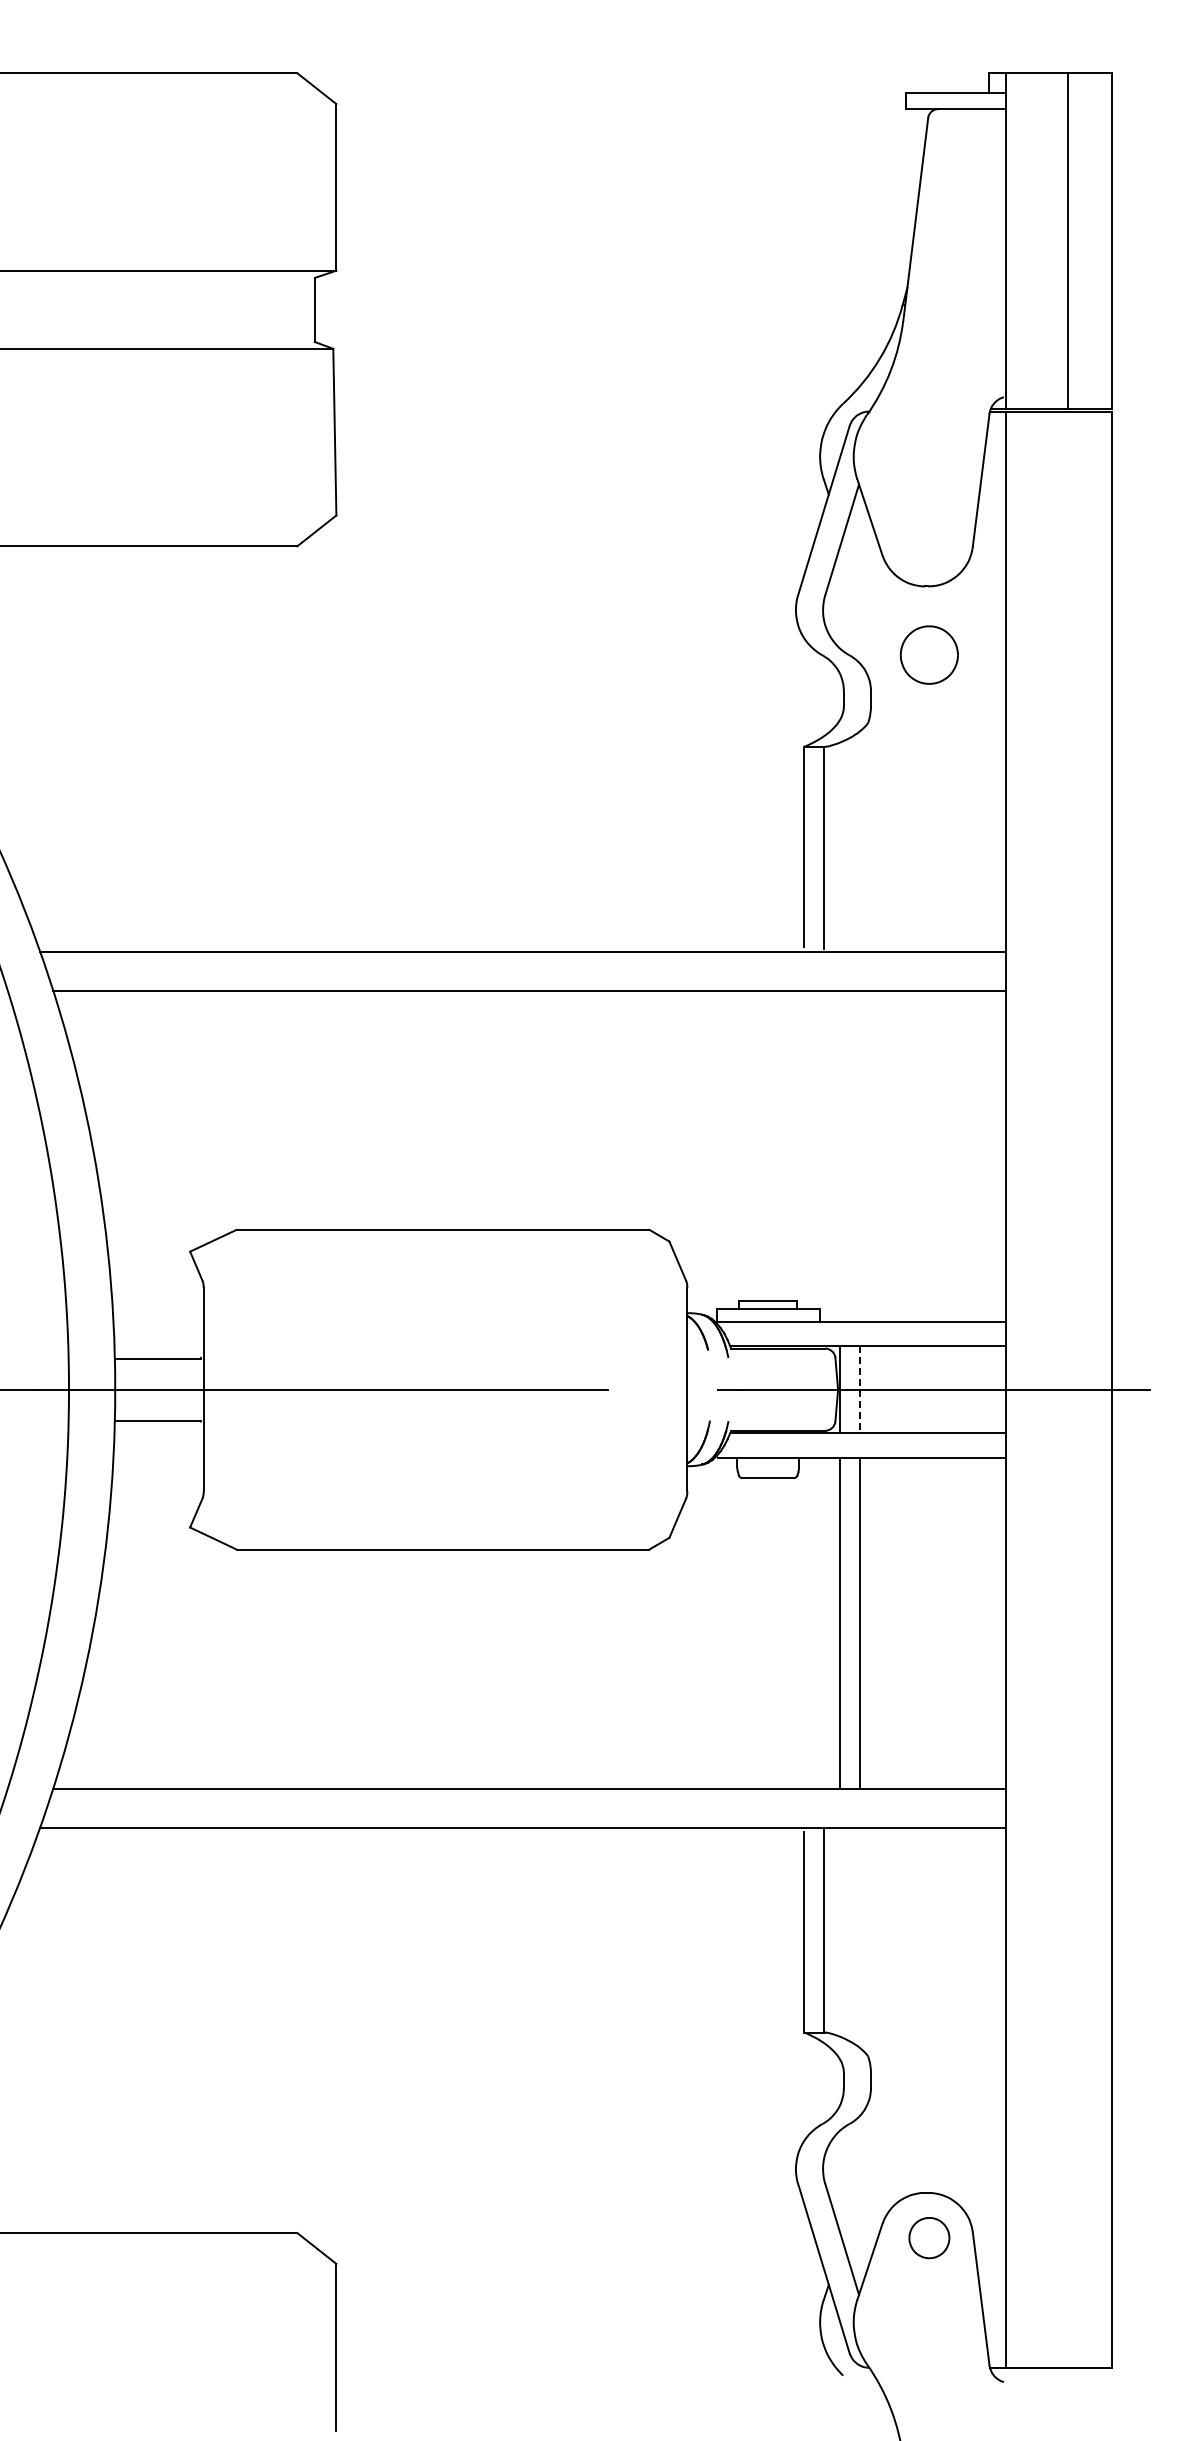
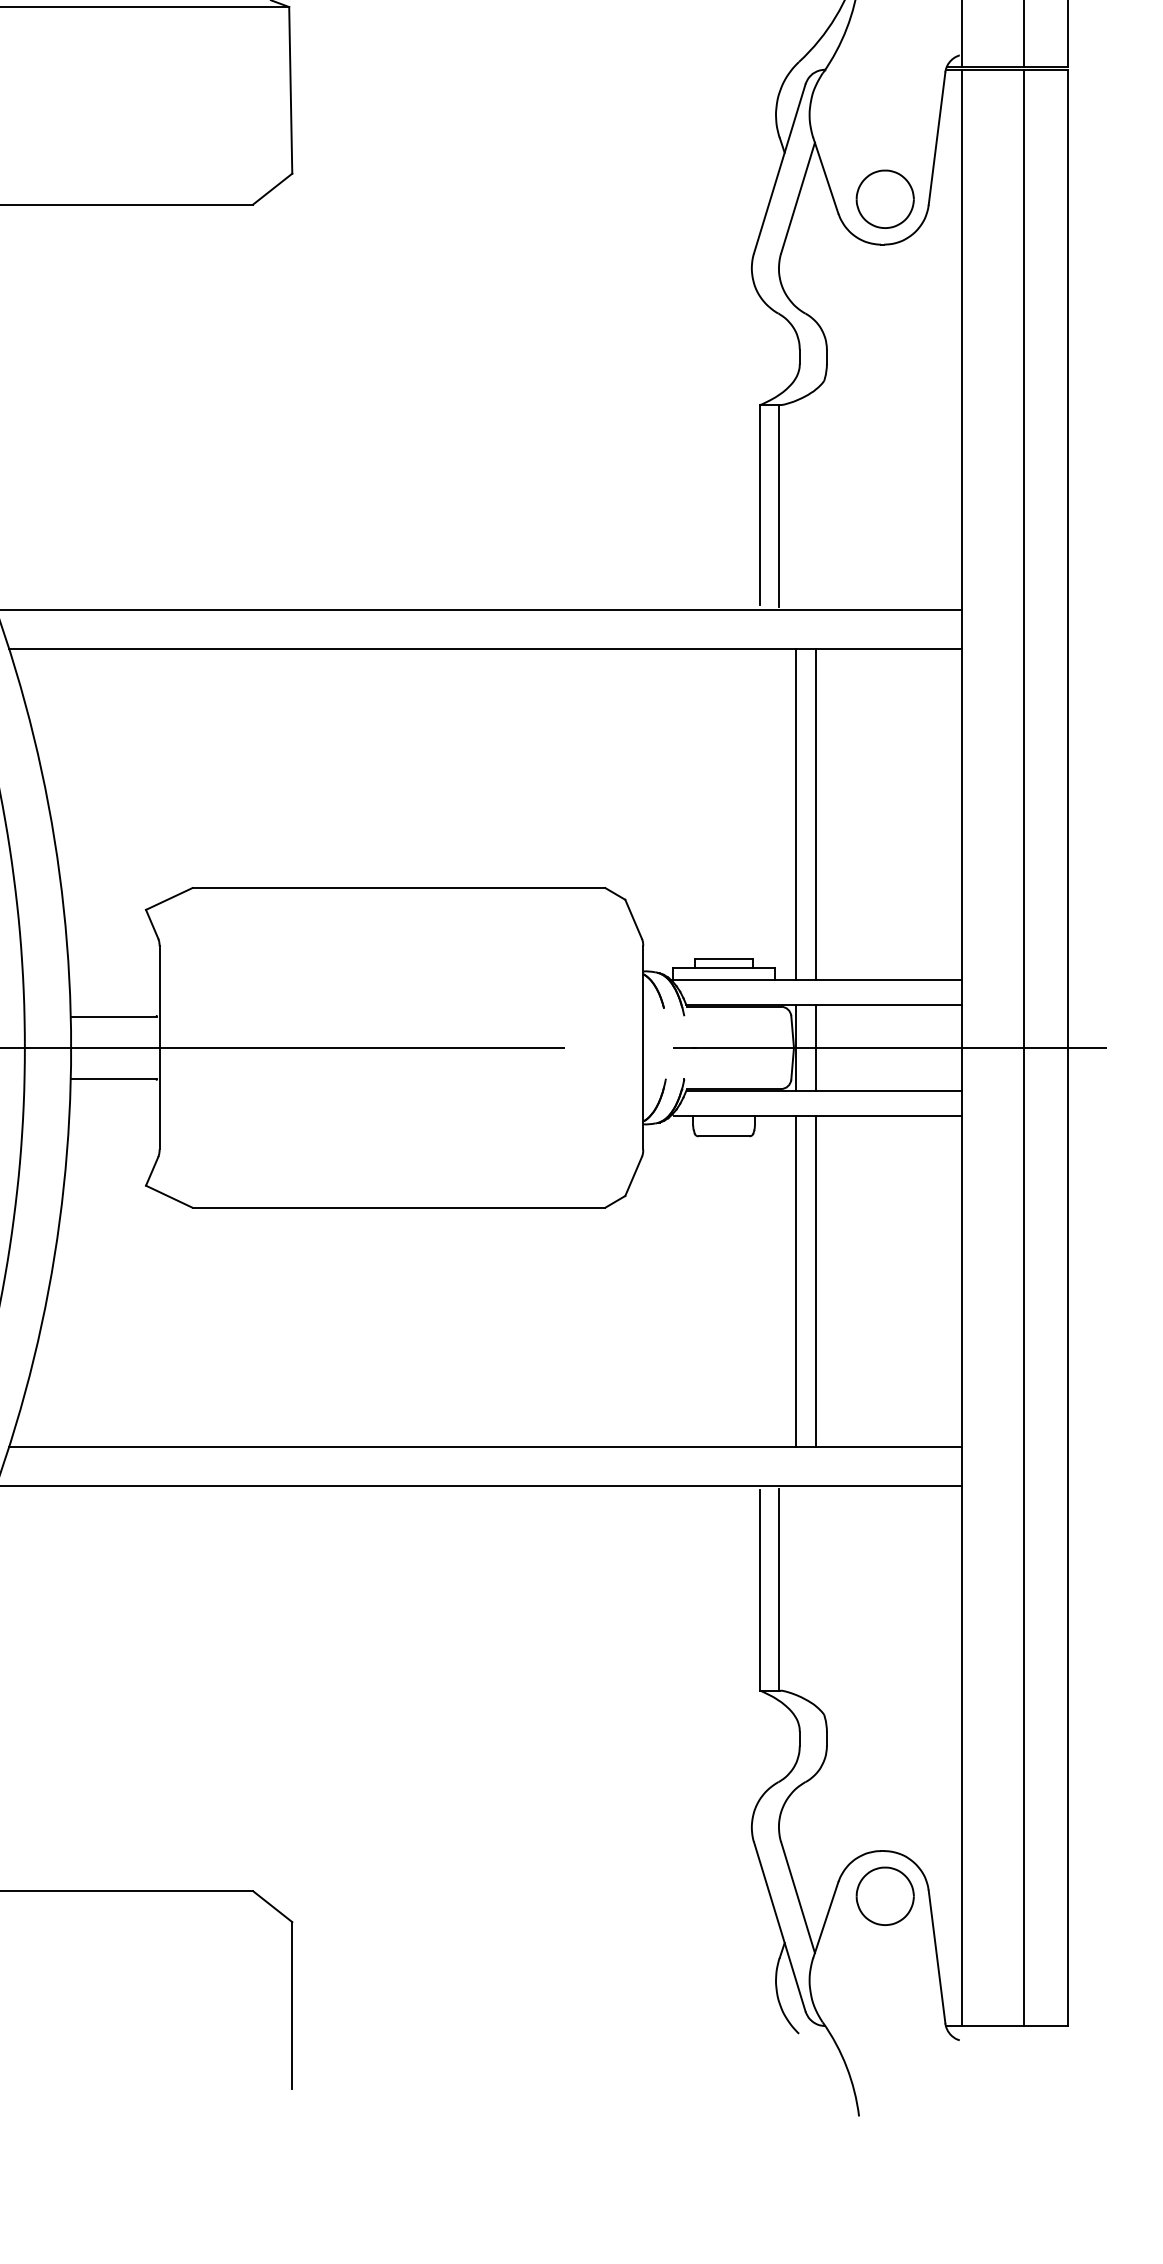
part: (929, 654) -> (885, 198), moved
line: (839, 1155) -> (795, 813), added
line: (859, 1155) -> (815, 813), added
line: (1068, 1389) -> (1024, 1047), added
line: (859, 1390) -> (815, 1048), dashed -> solid
part: (929, 2237) -> (885, 1895), size x1.43

